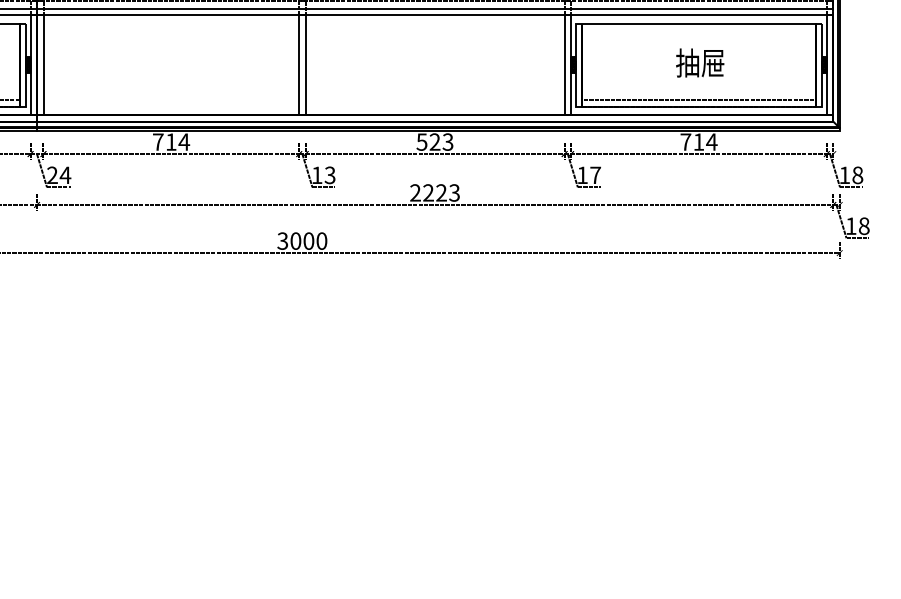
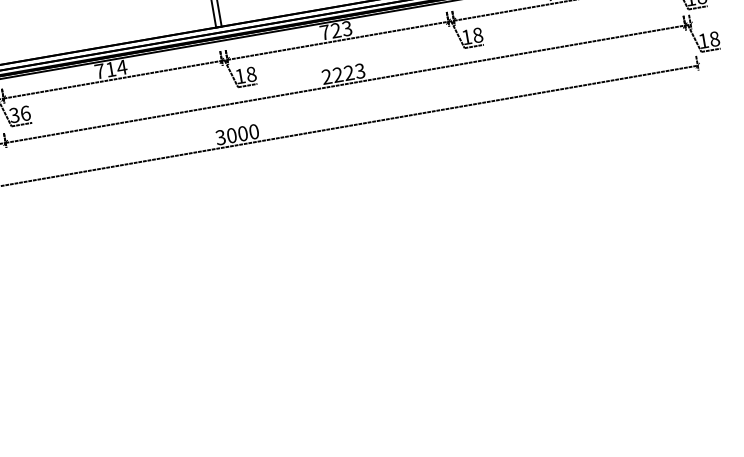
text: (421, 141) -> (324, 32), 523 -> 723
text: (59, 175) -> (20, 114), 24 -> 36
text: (329, 175) -> (250, 74), 13 -> 18
text: (595, 175) -> (477, 35), 17 -> 18

